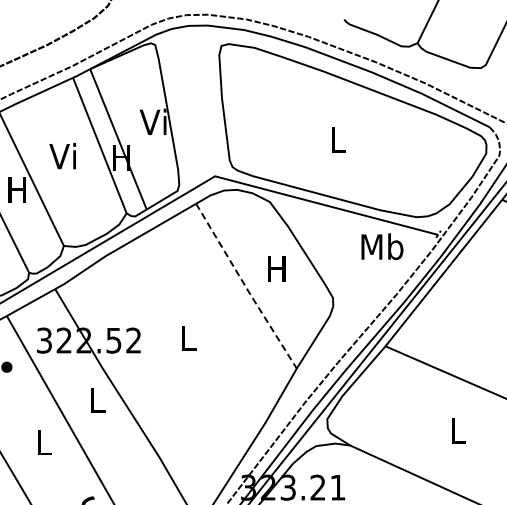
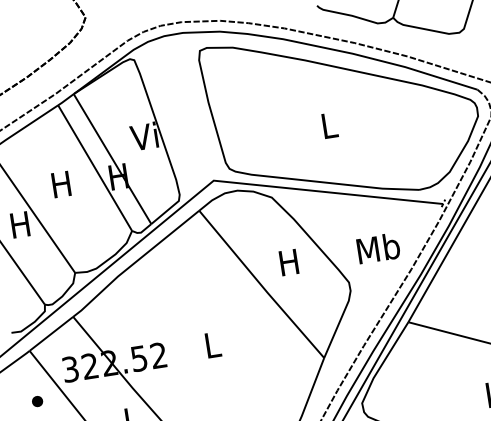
text: (62, 155) -> (59, 183), Vi -> H
text: (382, 246) -> (378, 248), moved
line: (246, 287) -> (261, 285), dashed -> solid

